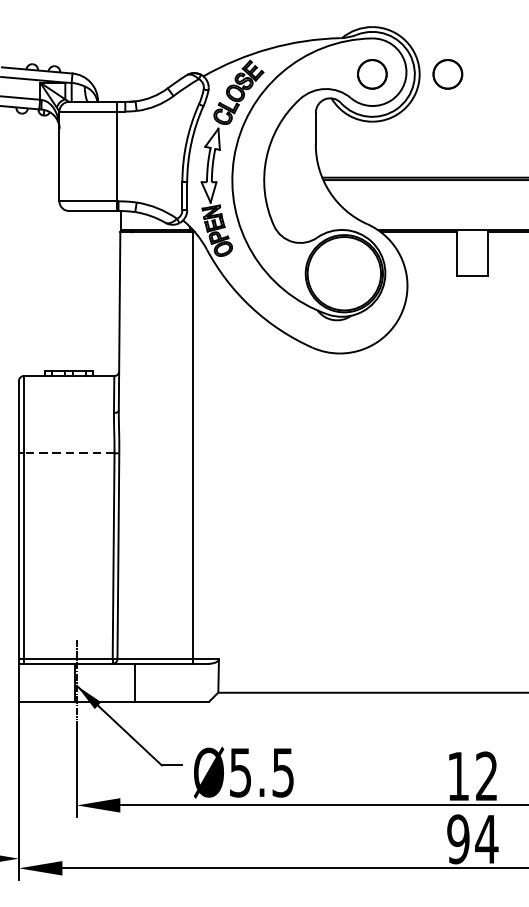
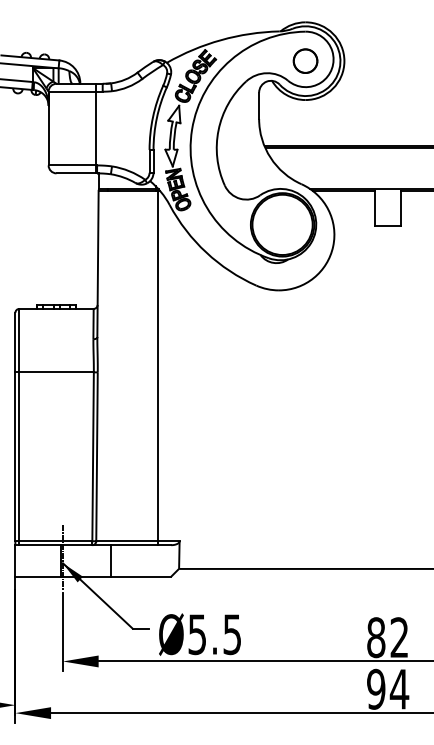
part: (447, 73) -> (367, 60), removed
line: (69, 453) -> (56, 372), dashed -> solid
text: (458, 776) -> (376, 637), 12 -> 82

